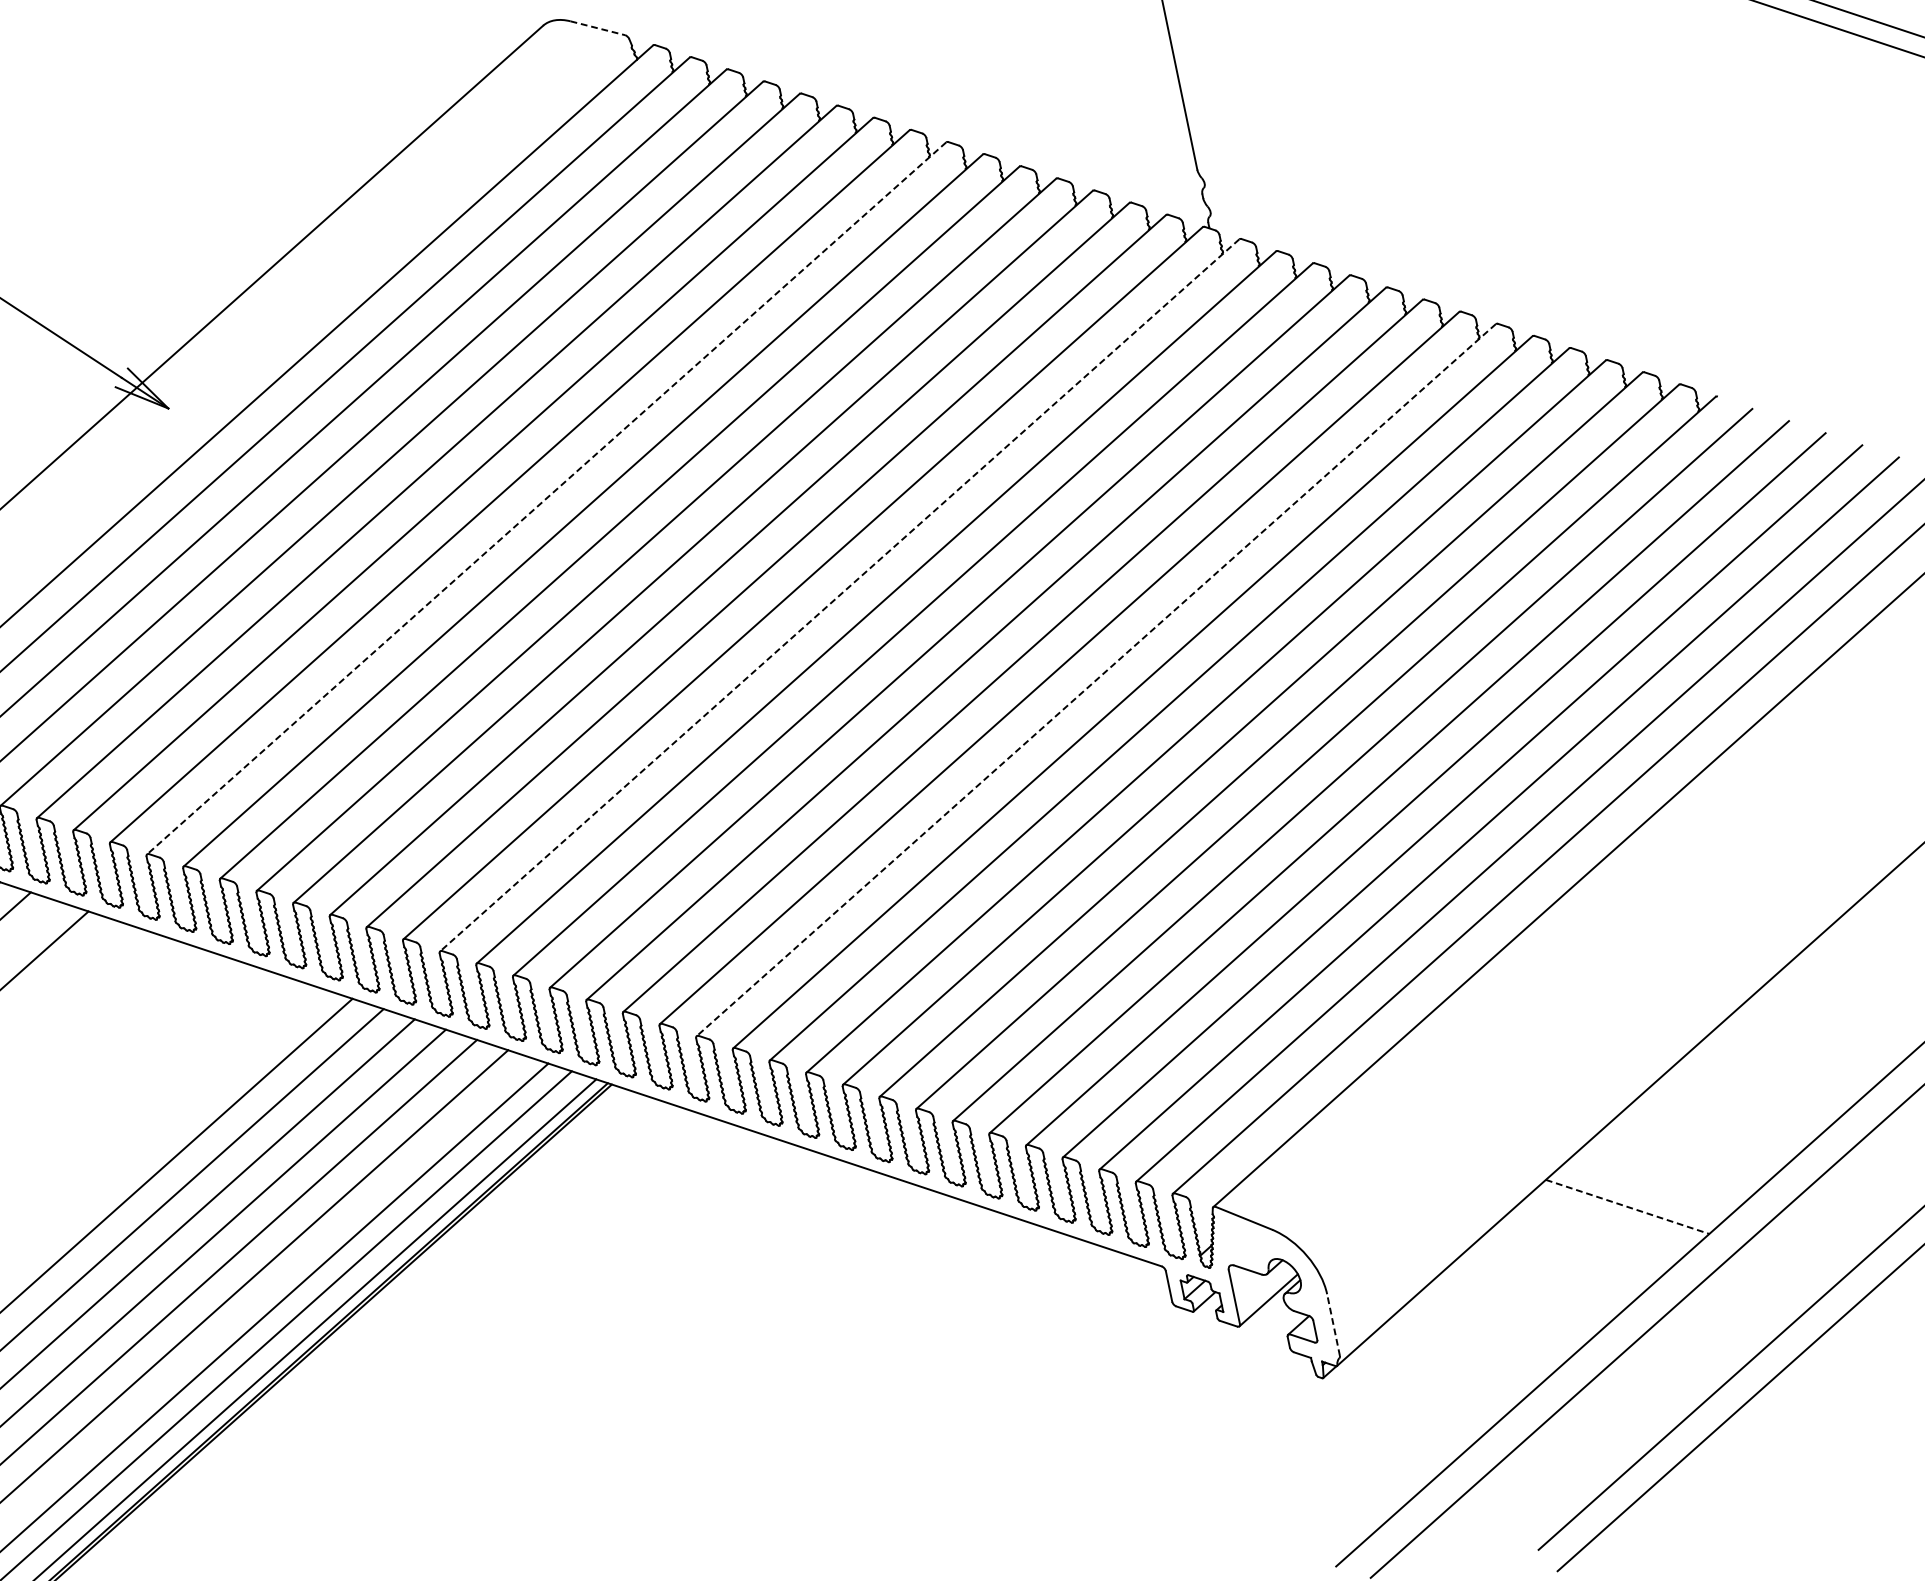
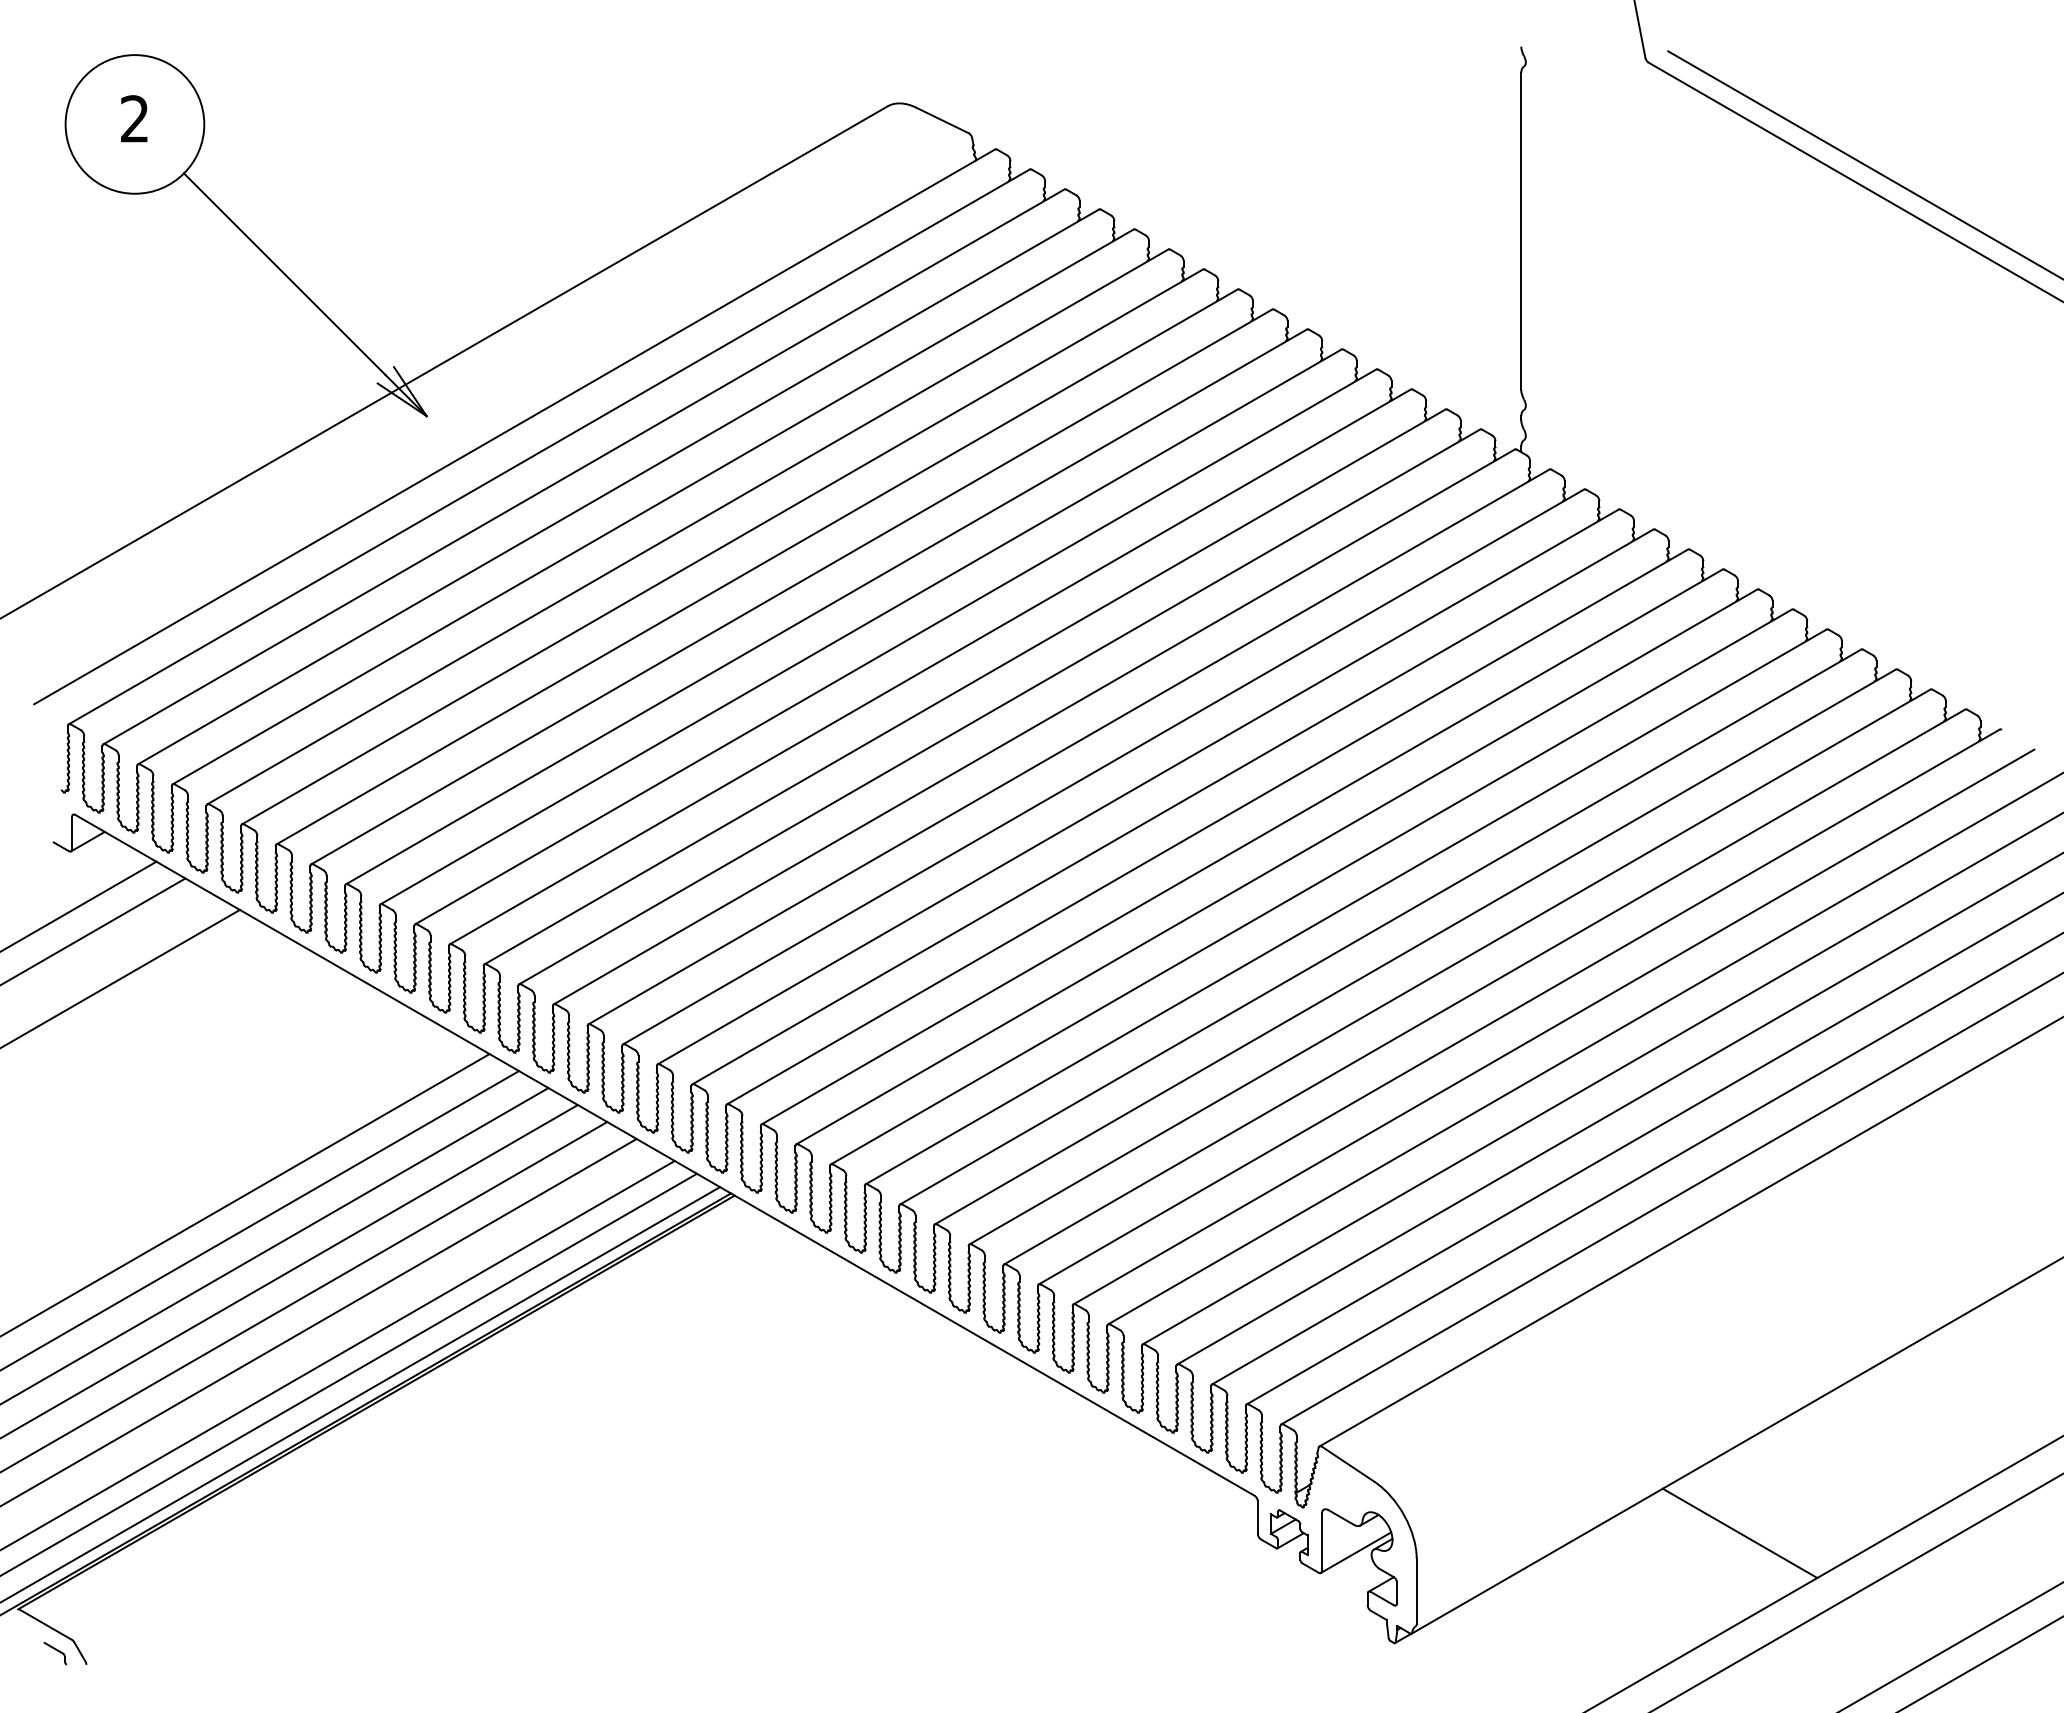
line: (597, 28) -> (942, 120), dashed -> solid
line: (546, 498) -> (791, 586), dashed -> solid
line: (839, 594) -> (1068, 746), dashed -> solid
line: (1096, 679) -> (1311, 886), dashed -> solid
line: (1628, 1206) -> (1740, 1533), dashed -> solid
line: (1333, 1325) -> (1416, 1591), dashed -> solid

